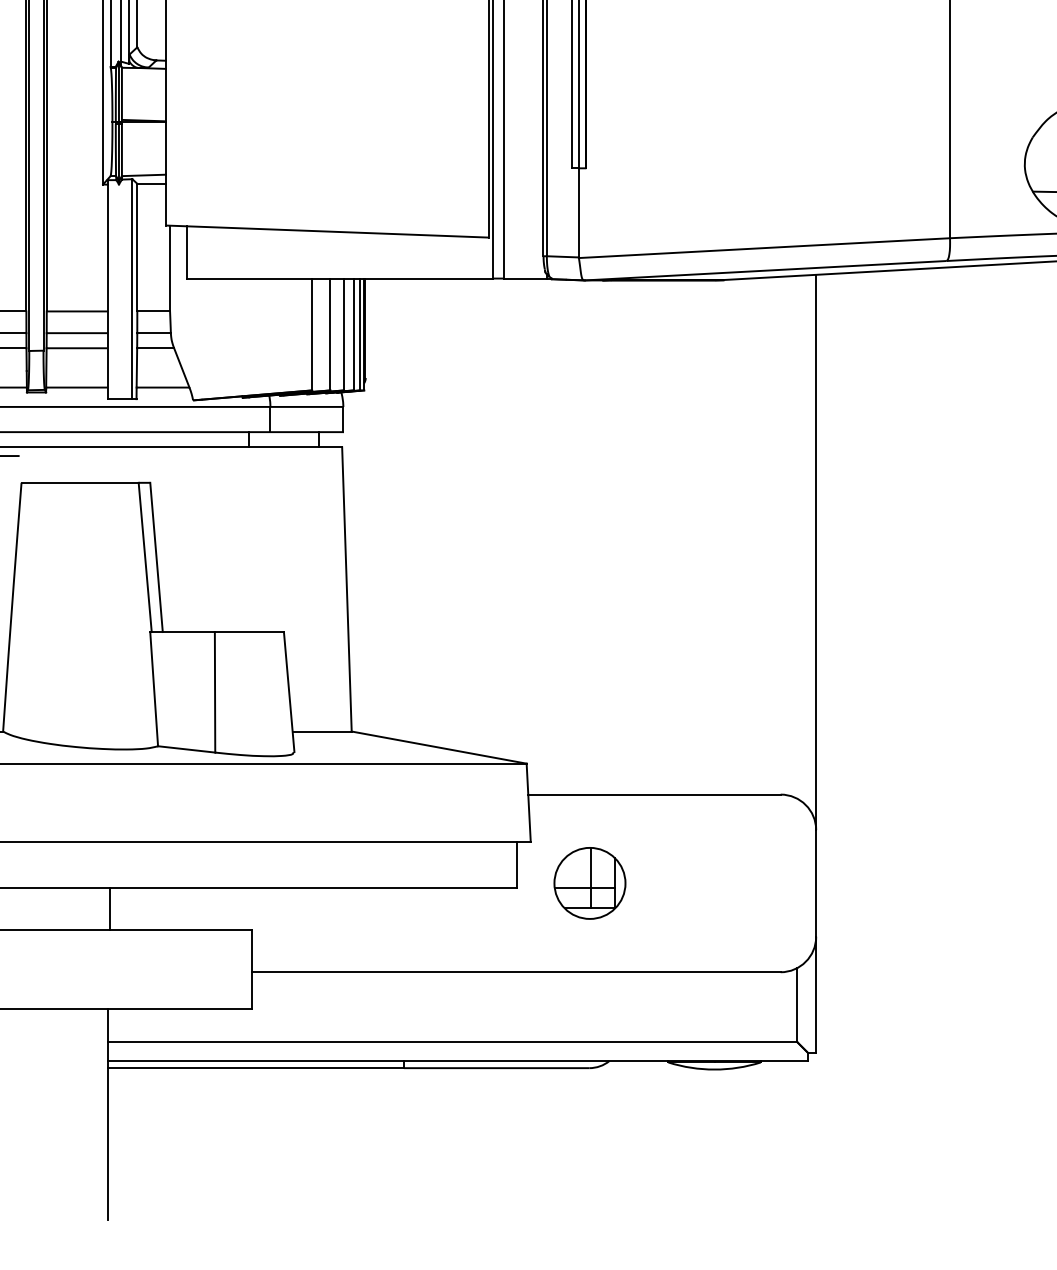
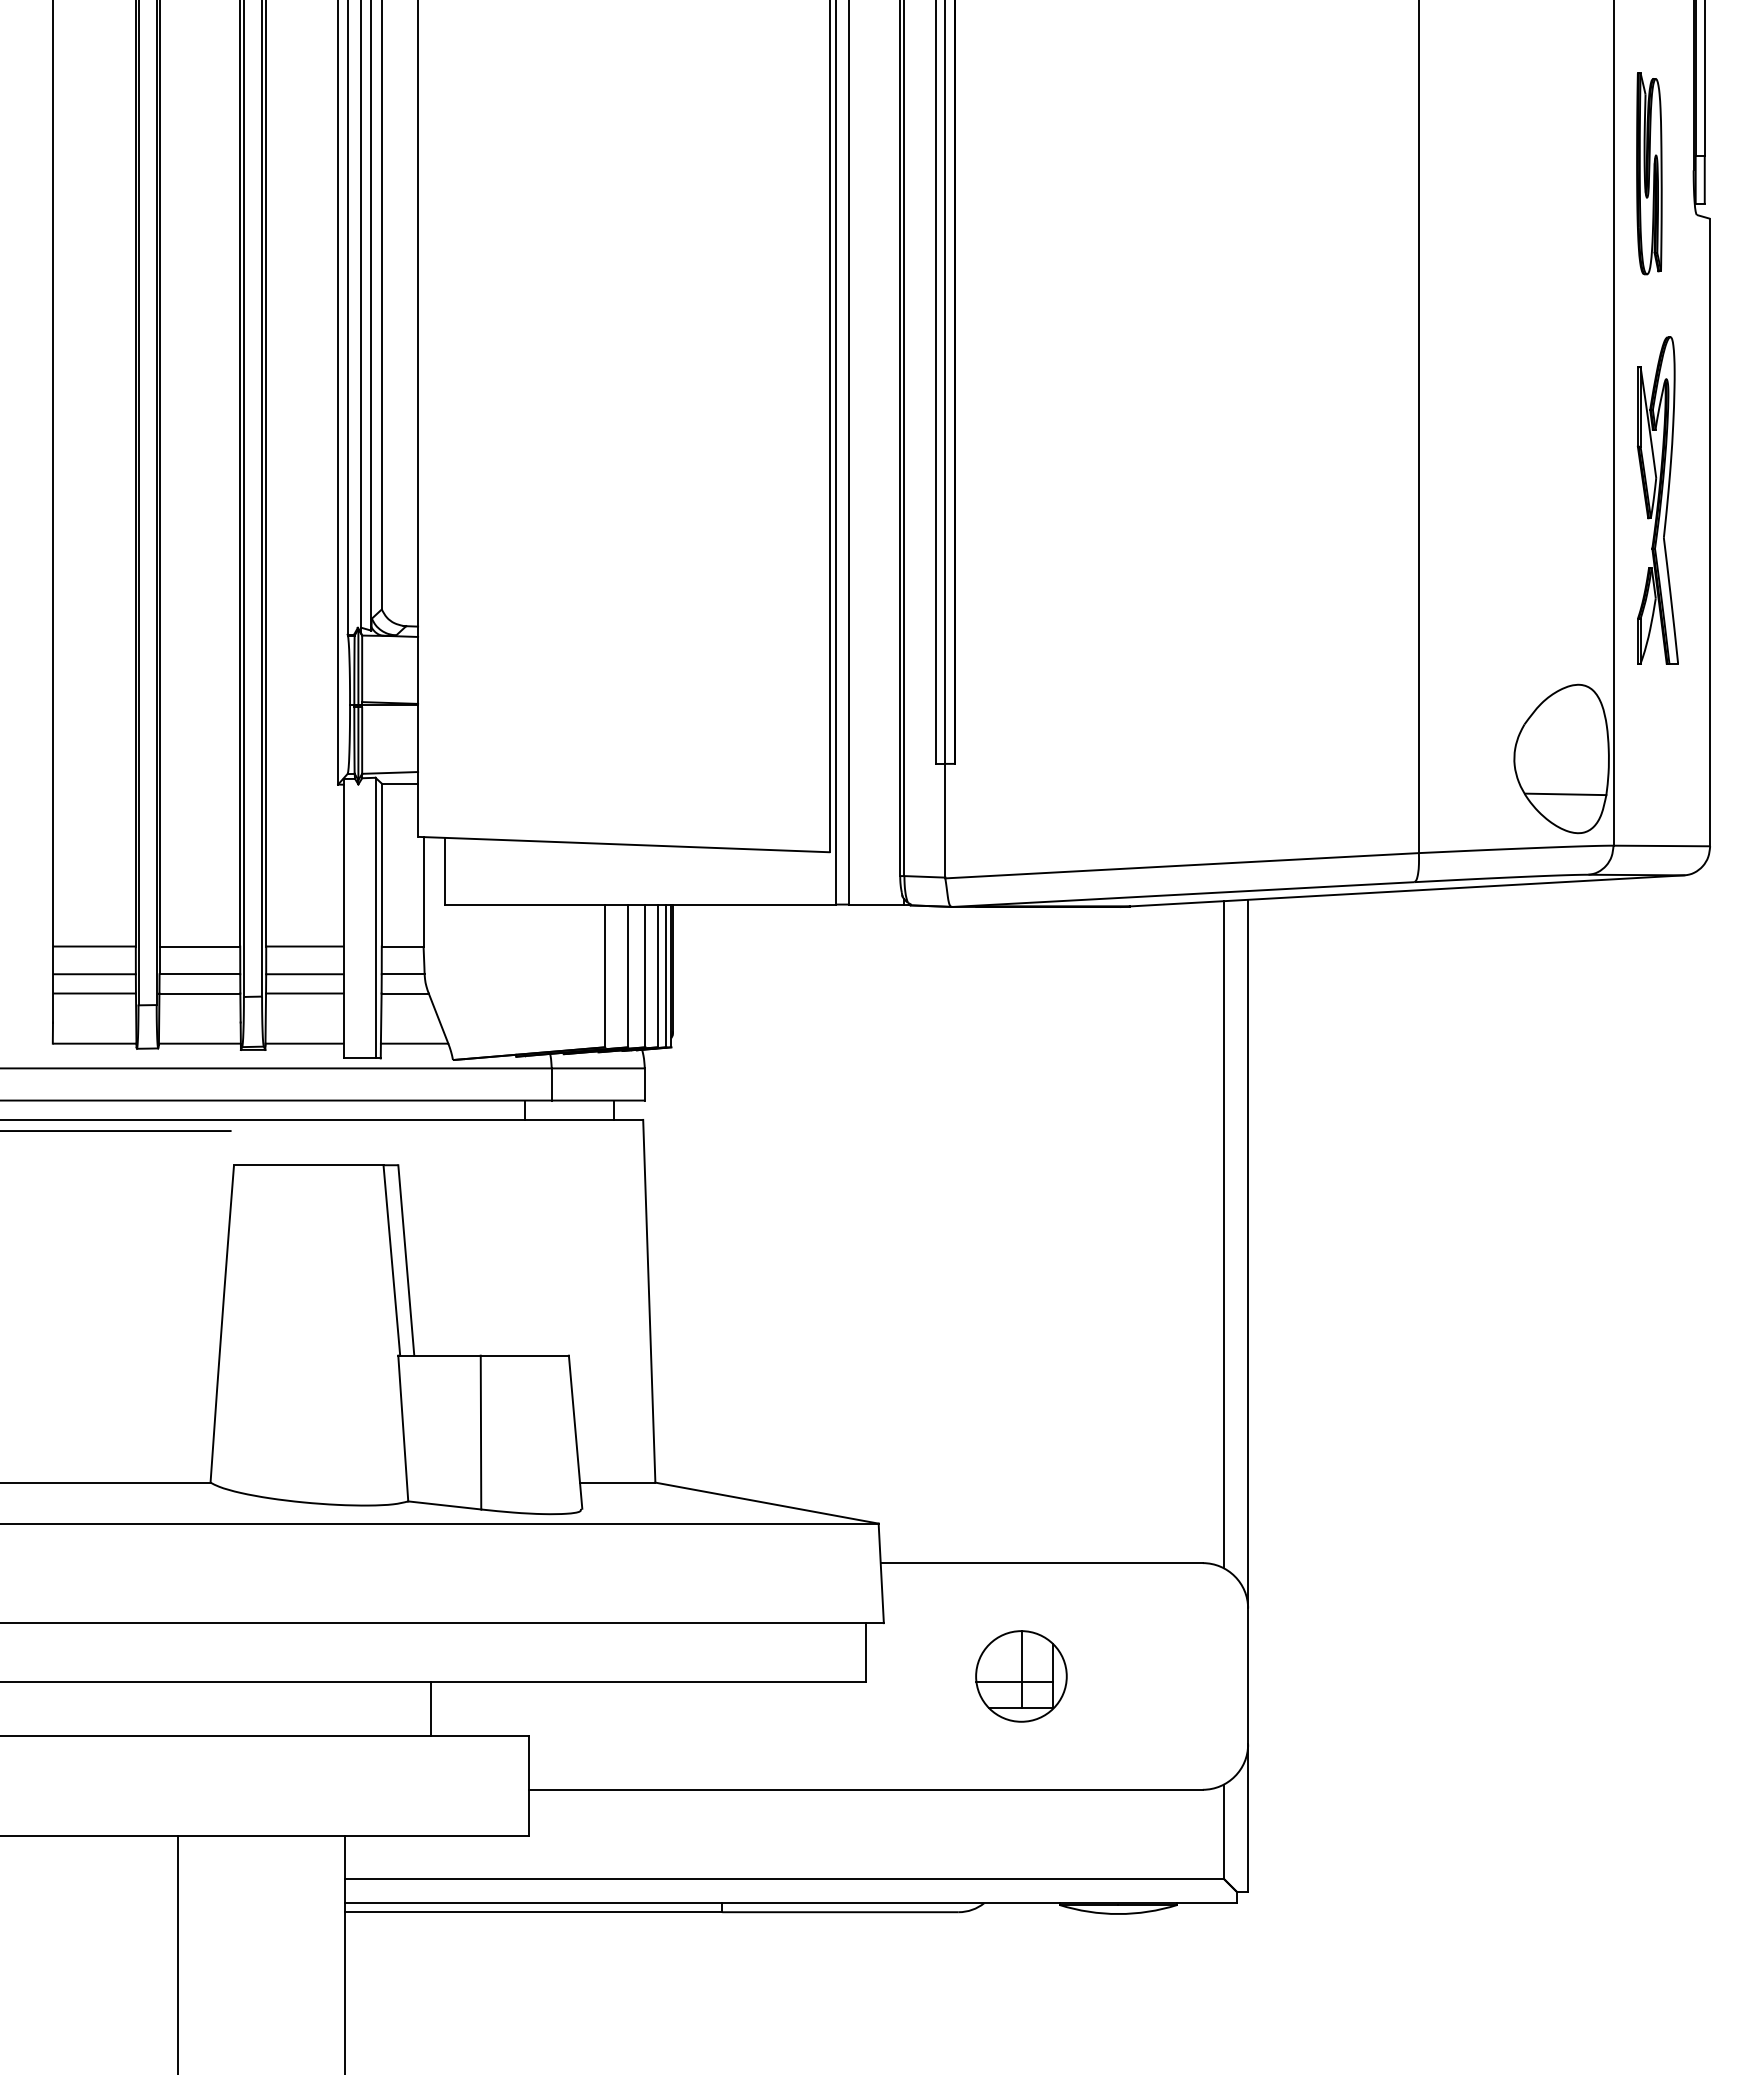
line: (796, 537) -> (1223, 1234), added
part: (590, 883) -> (1021, 1676), moved
line: (110, 909) -> (431, 1709), moved

